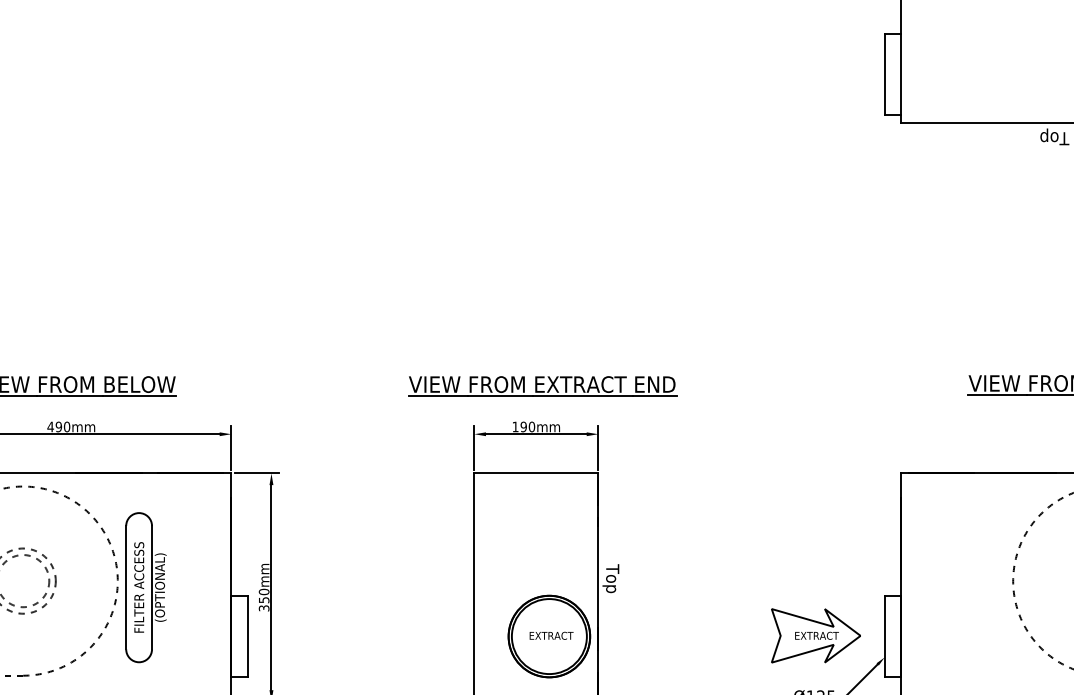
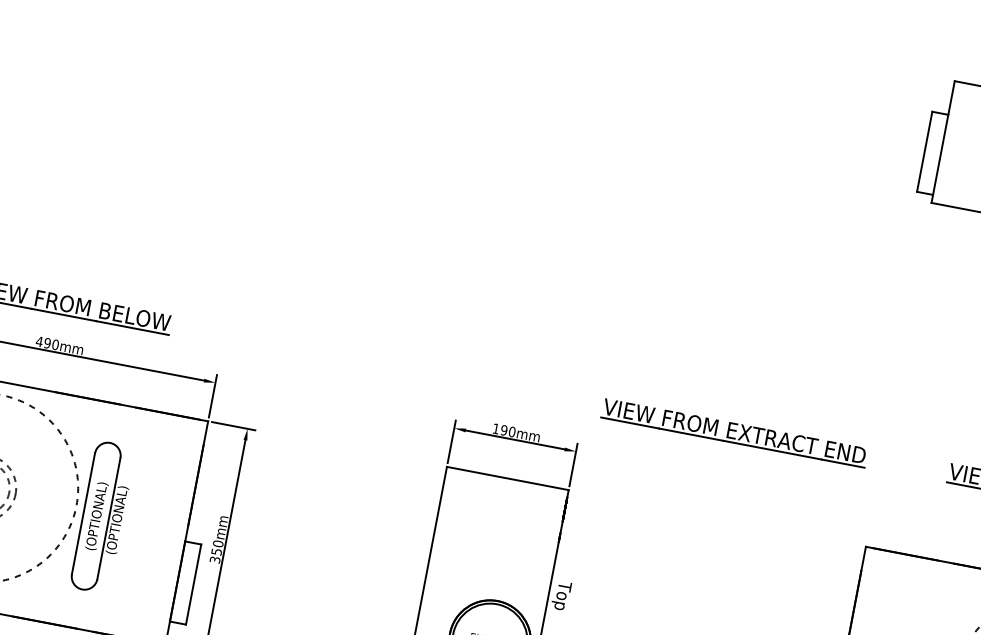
part: (542, 386) -> (734, 433), moved
text: (139, 587) -> (96, 516), FILTER ACCESS -> (OPTIONAL)

